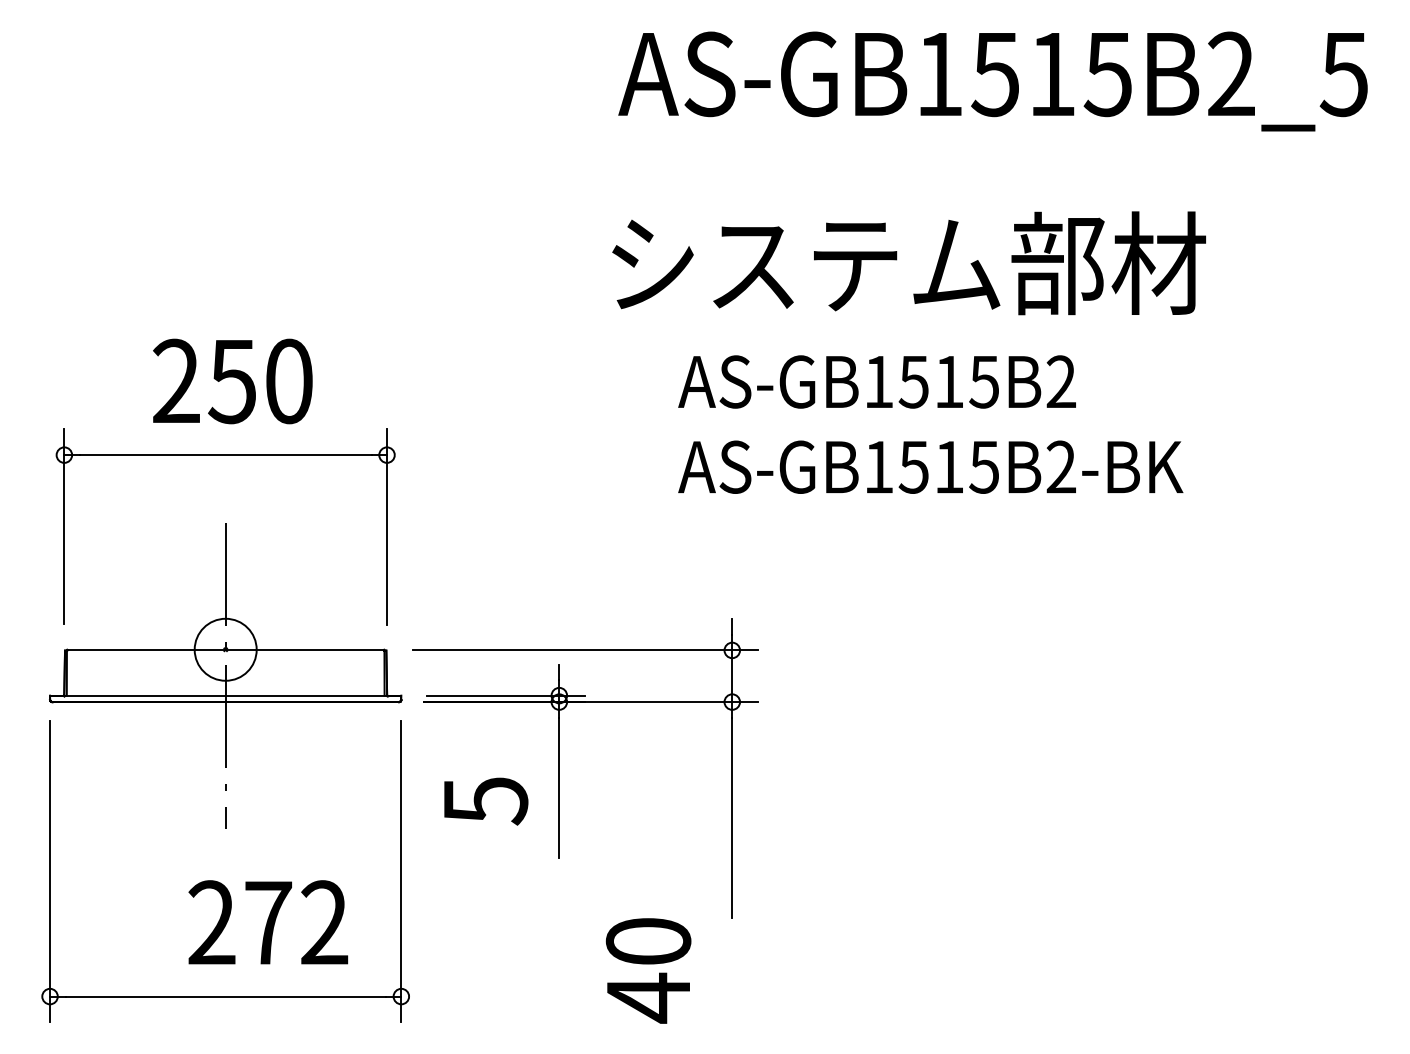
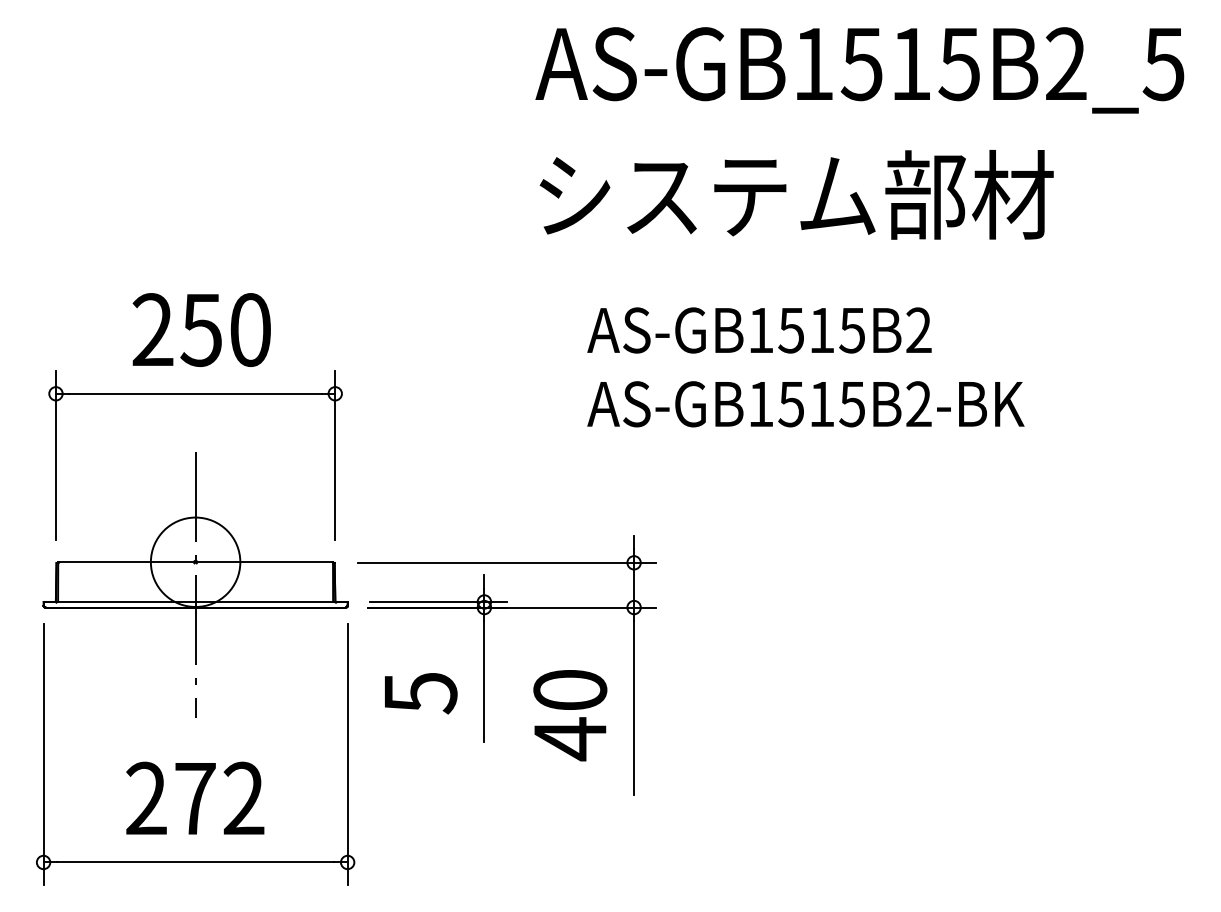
text: (908, 263) -> (796, 195), moved
circle: (225, 649) -> (195, 562), size x1.67
text: (268, 922) -> (195, 798), moved
text: (648, 970) -> (570, 715), moved

